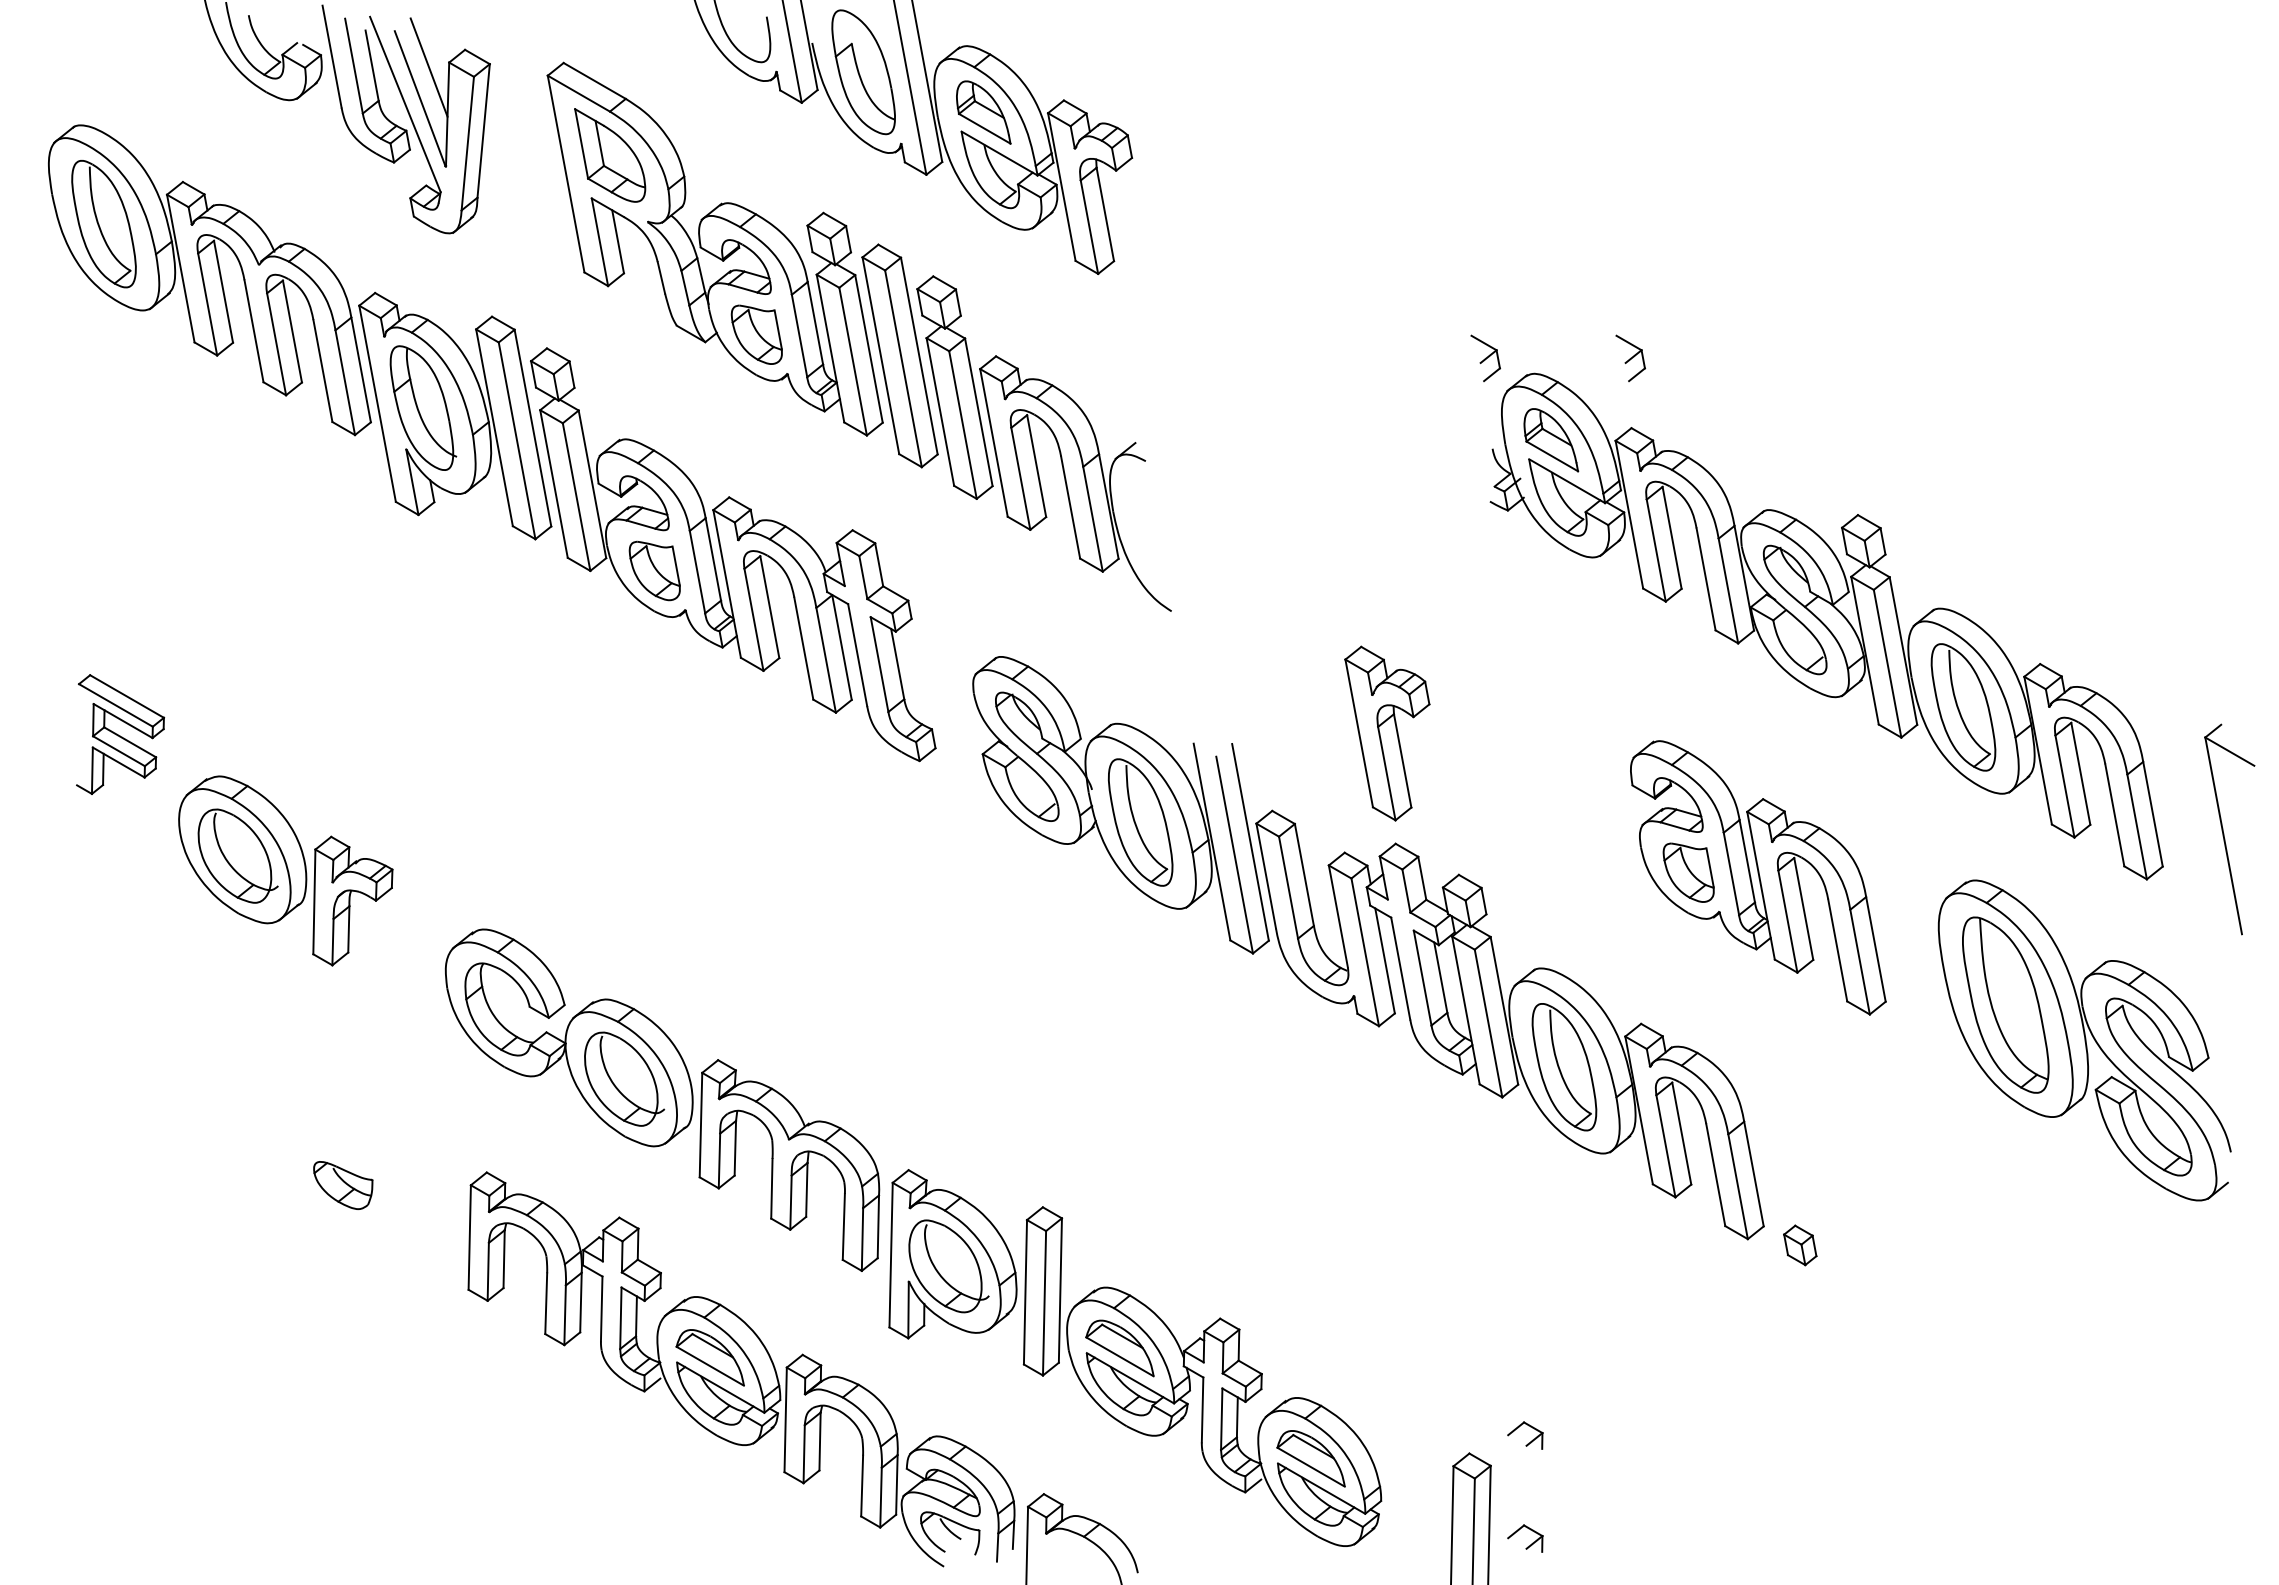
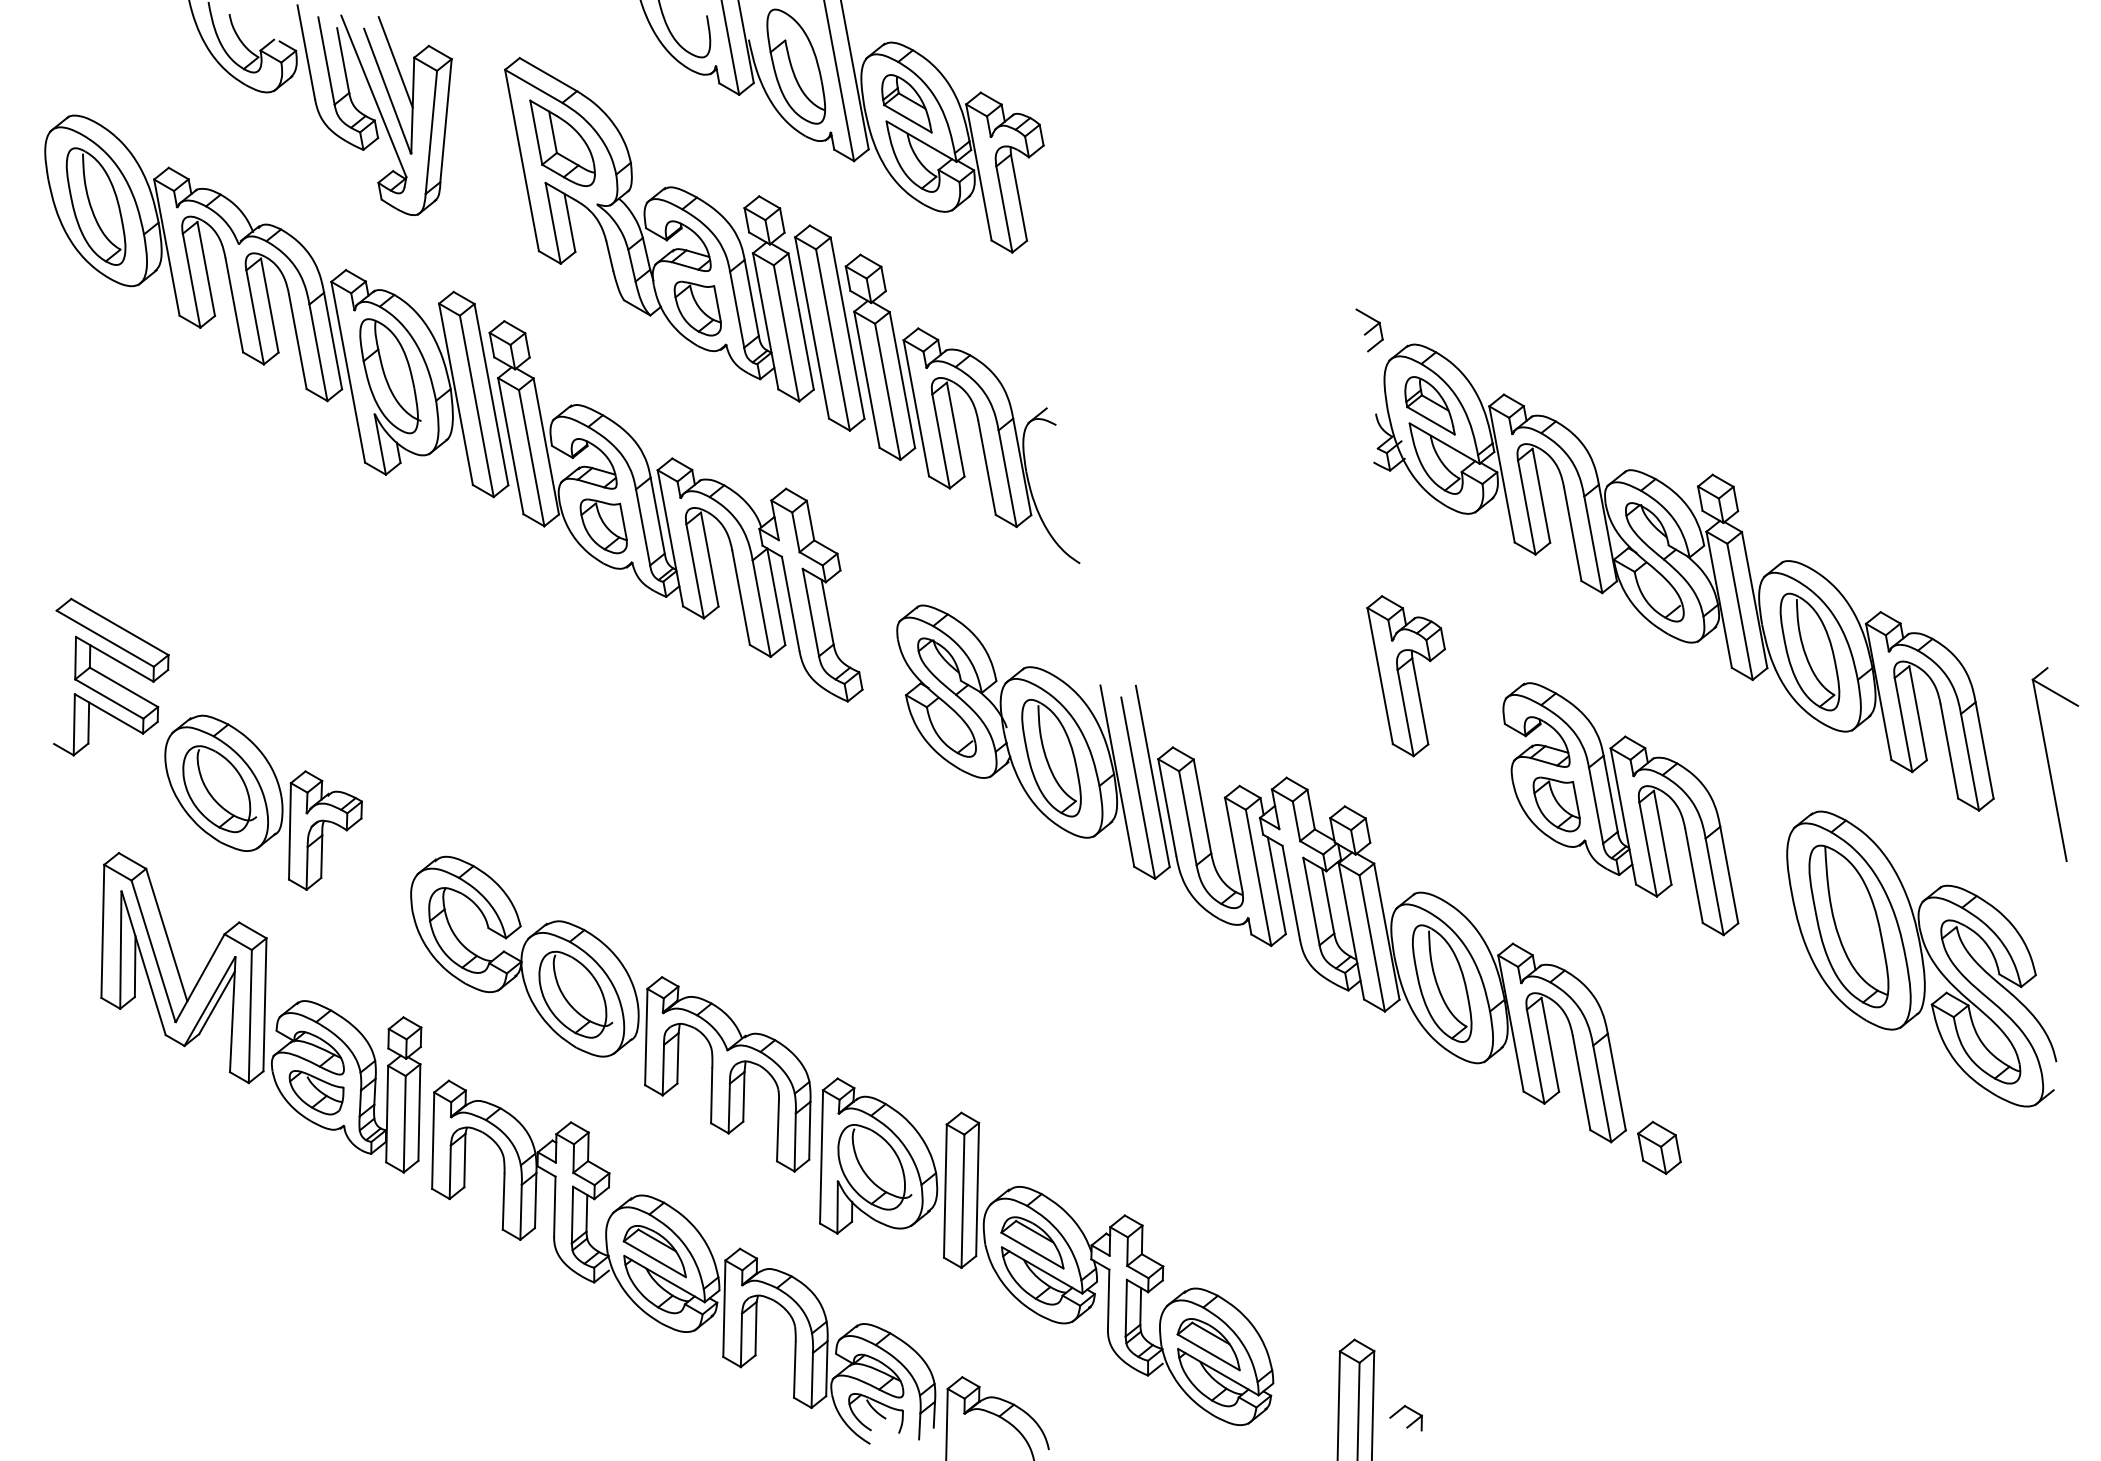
part: (1630, 357) -> (1503, 329), removed
part: (1387, 733) -> (1406, 676), moved
part: (120, 734) -> (111, 677), size x1.43
part: (282, 1098) -> (260, 1012), added
part: (1800, 1245) -> (1659, 1148), size x1.43
part: (1531, 1440) -> (1411, 1327), removed

